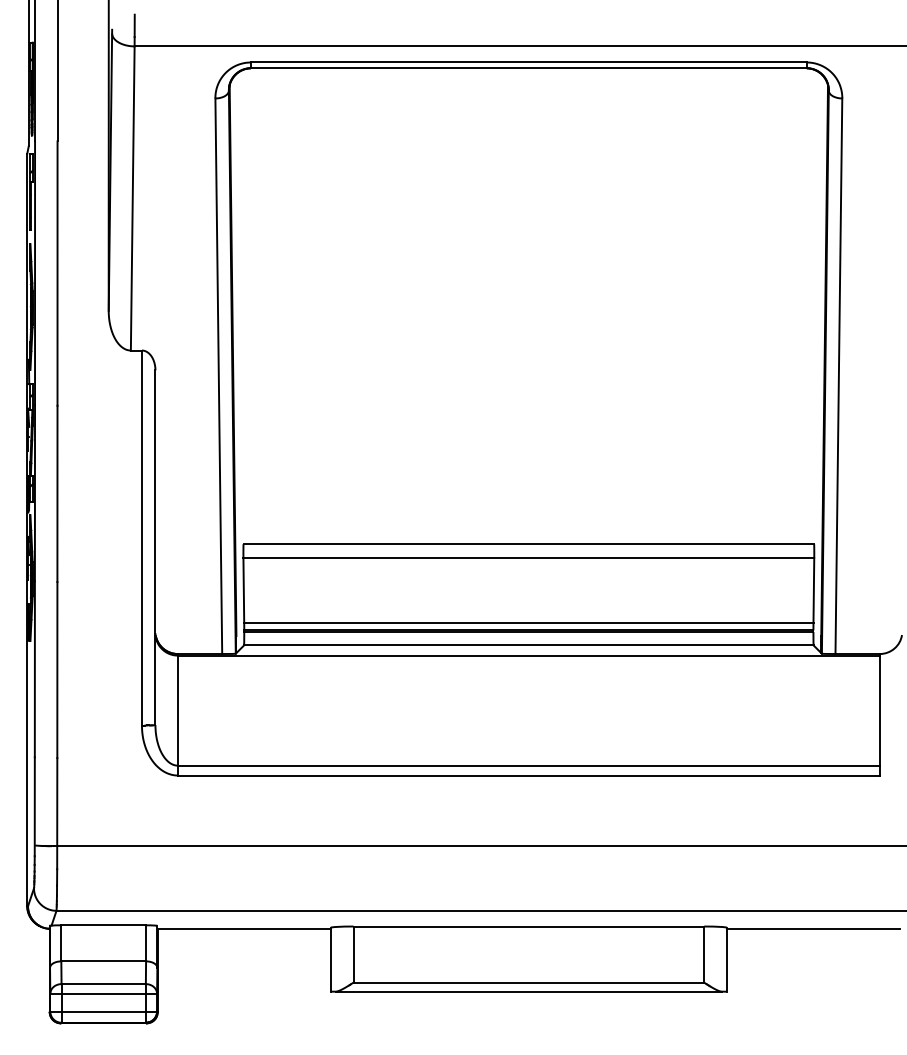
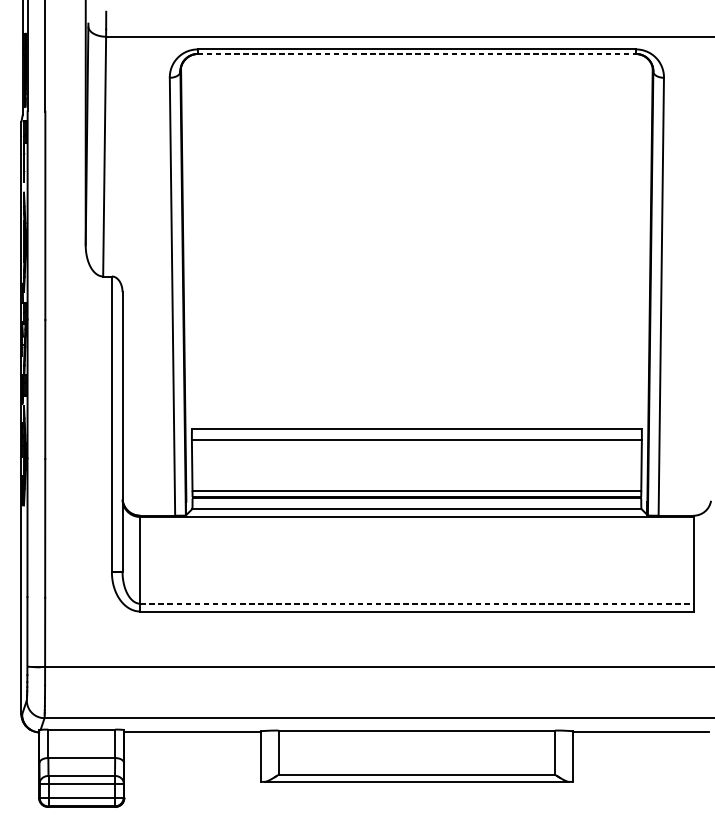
line: (528, 68) -> (416, 54), solid -> dashed
line: (528, 765) -> (416, 603), solid -> dashed

